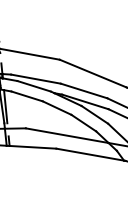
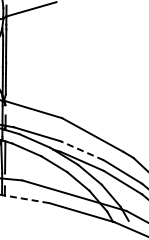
line: (84, 90) -> (82, 150), solid -> dashed
line: (33, 147) -> (27, 199), solid -> dashed

